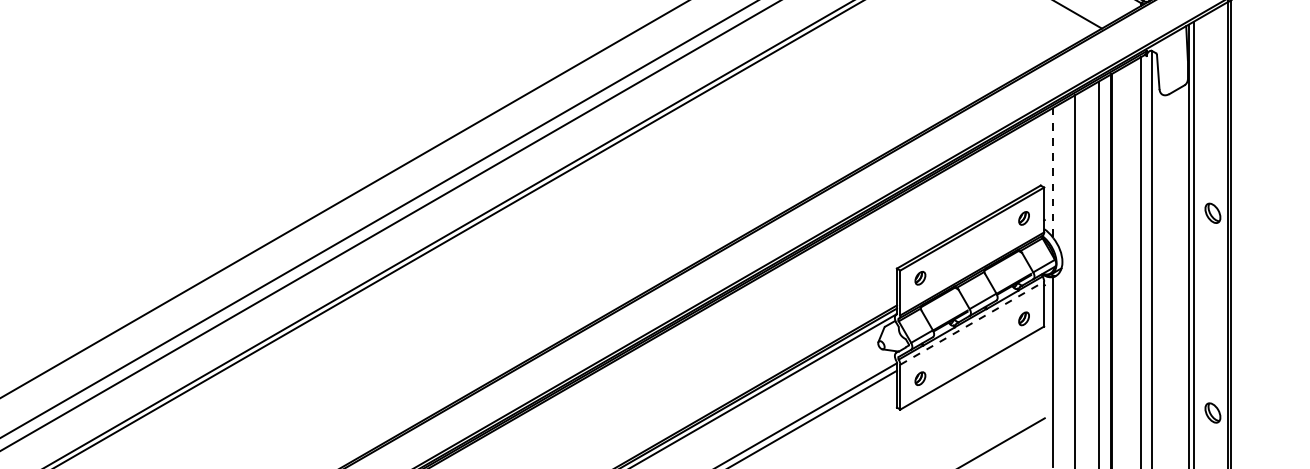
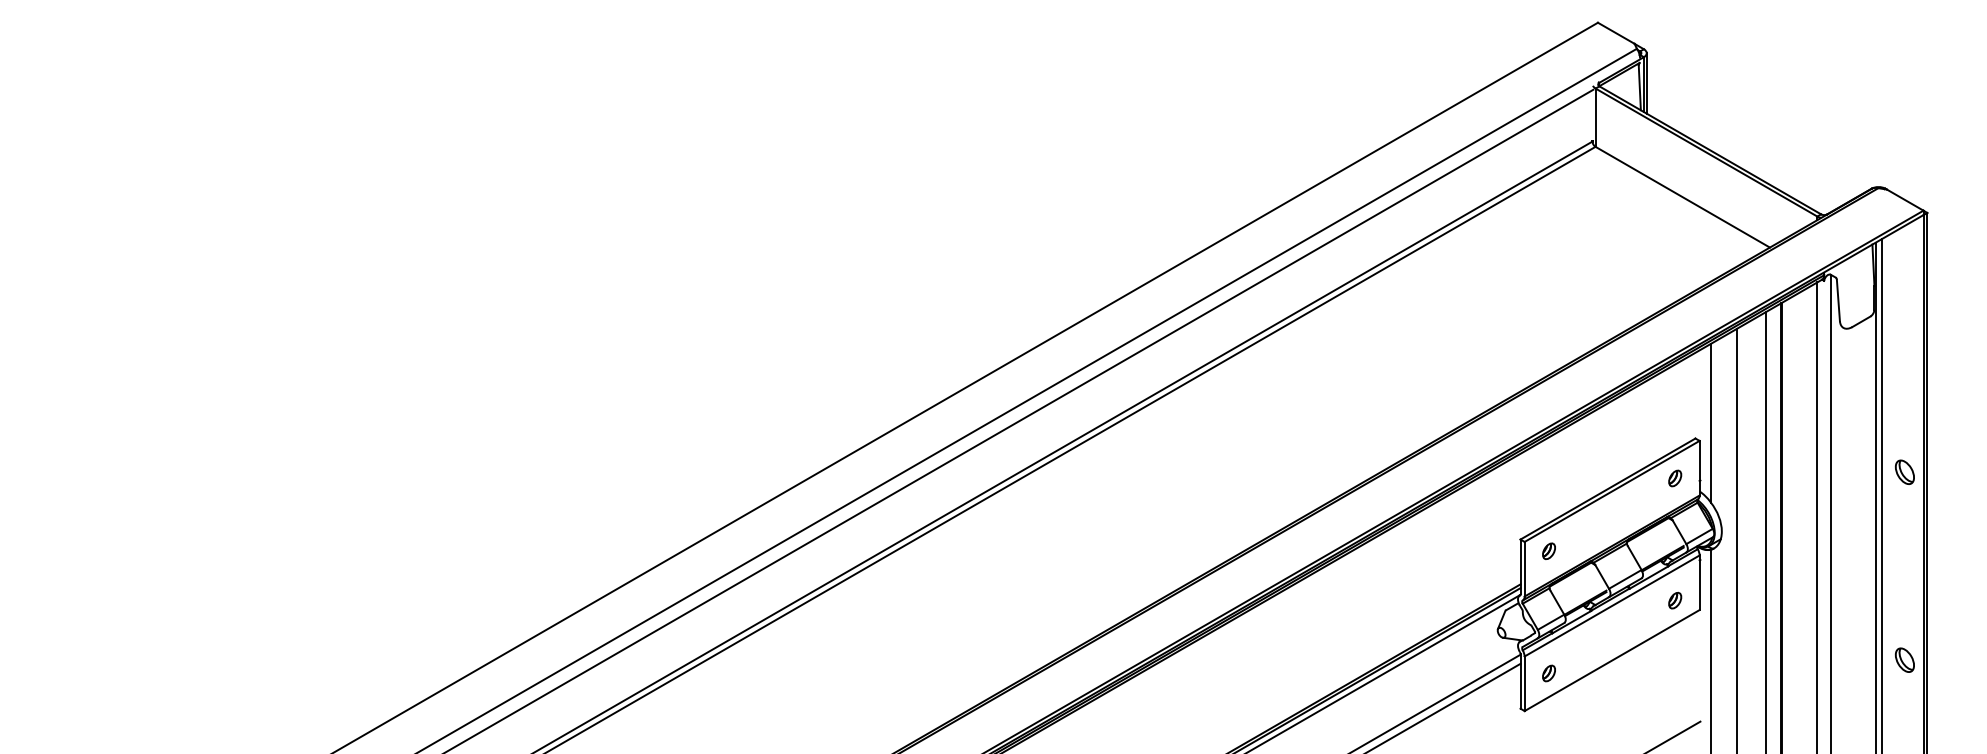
line: (1053, 173) -> (1710, 423), dashed -> solid
line: (972, 322) -> (1612, 605), dashed -> solid
part: (1212, 412) -> (1904, 659), moved

